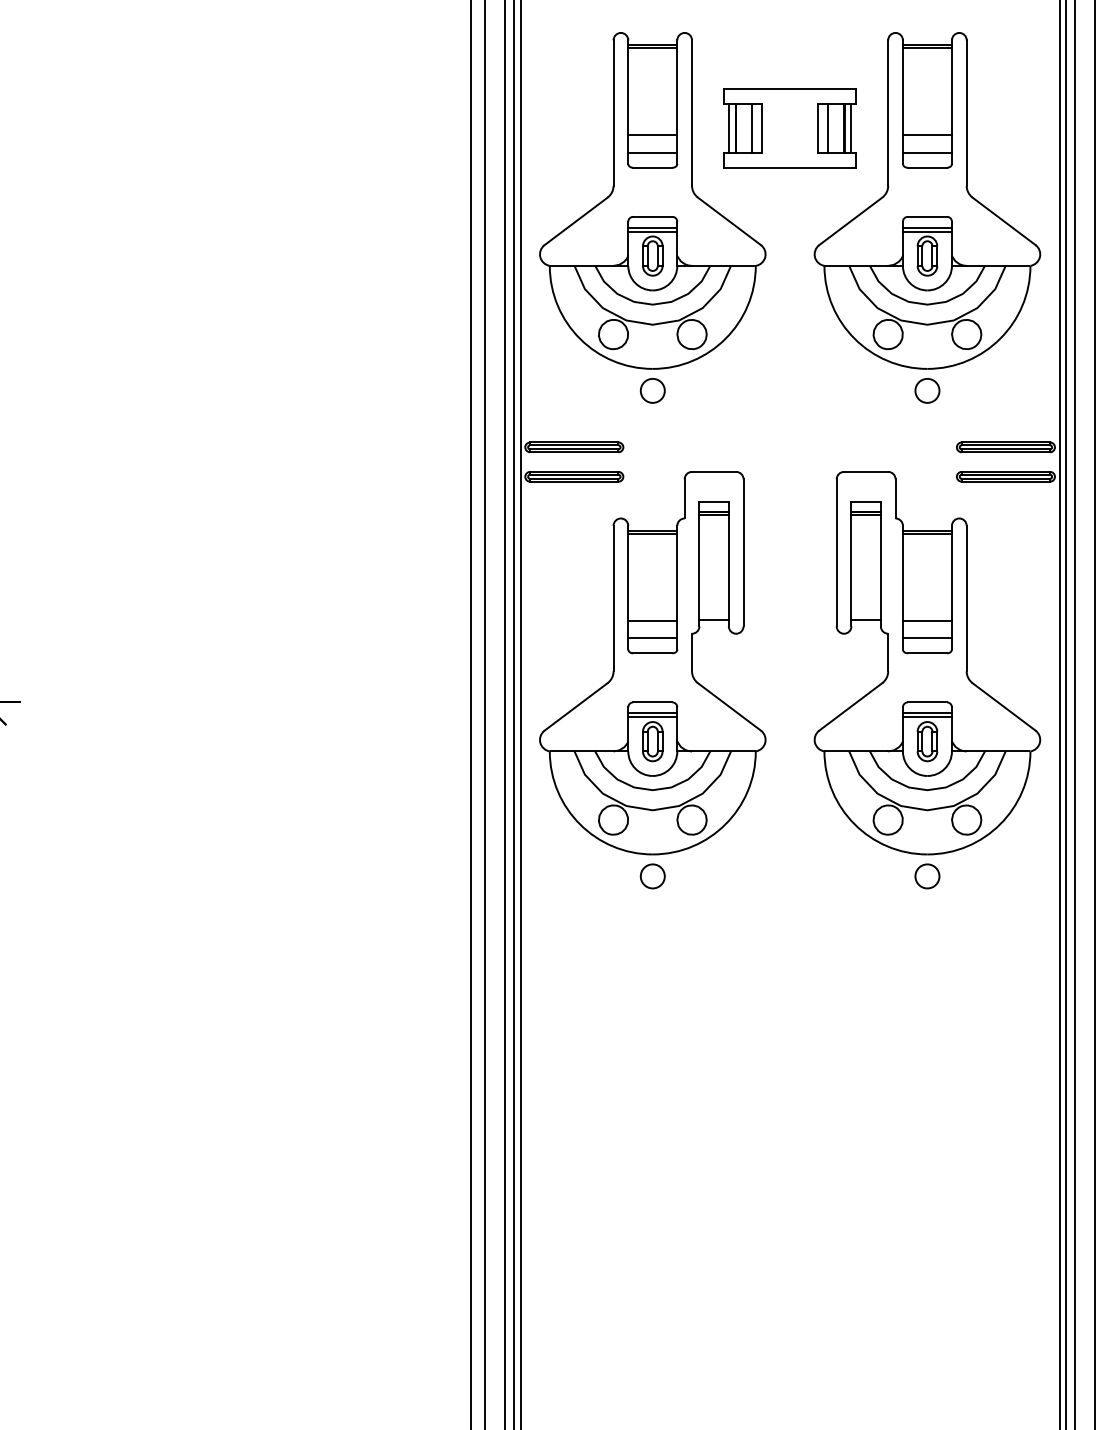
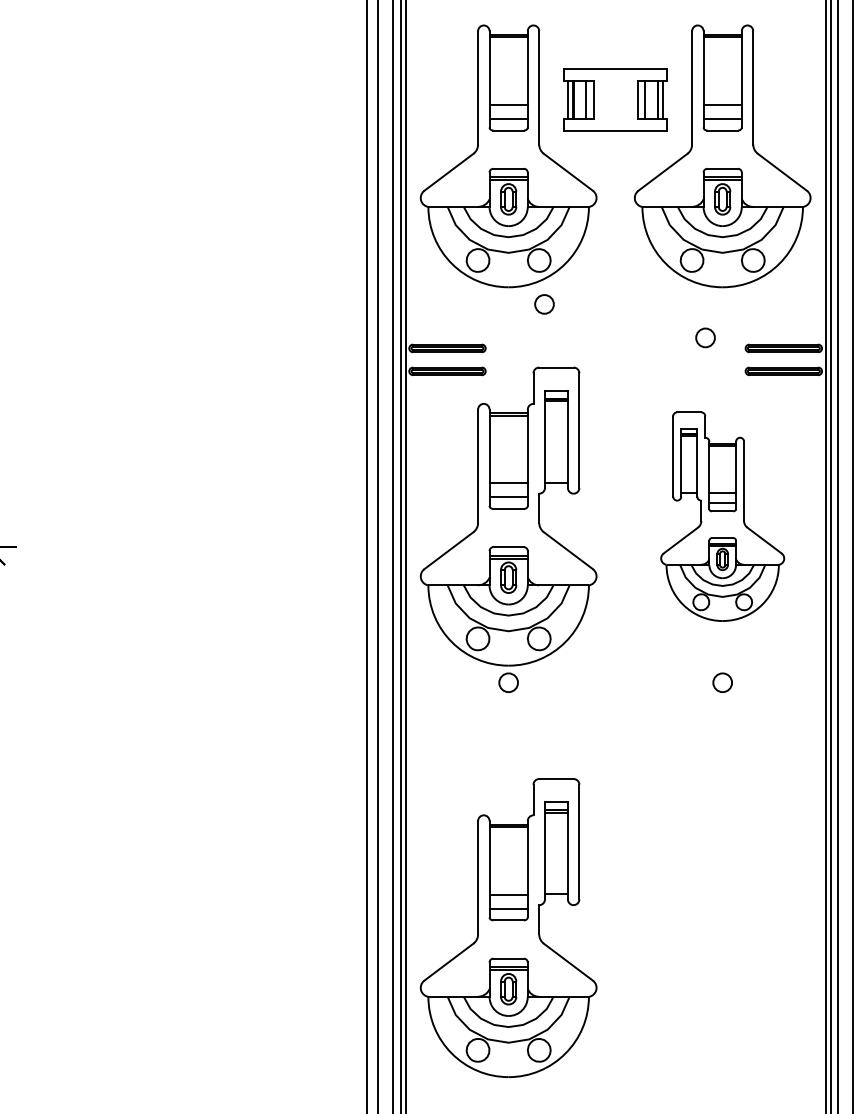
circle: (652, 390) -> (544, 304), moved
circle: (927, 390) -> (705, 337), moved
part: (927, 663) -> (722, 516), size x0.7
part: (652, 1191) -> (508, 928), added

